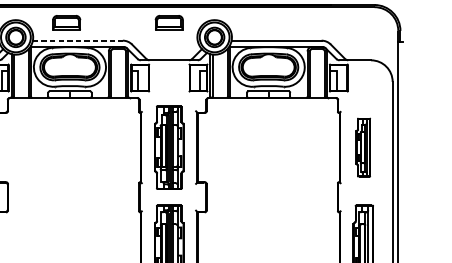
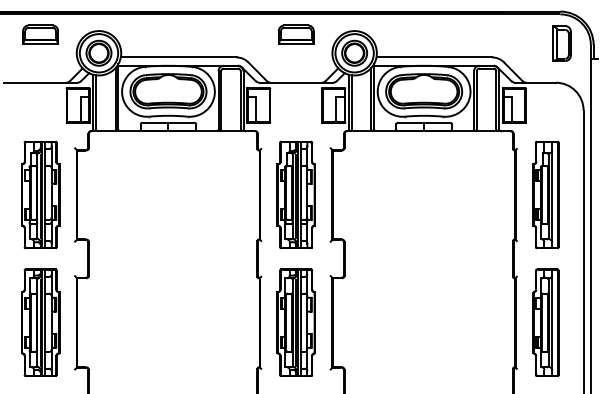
part: (66, 22) -> (163, 34), removed
part: (375, 29) -> (561, 43), added
line: (77, 40) -> (178, 57), dashed -> solid
part: (363, 147) -> (545, 194), size x1.43

